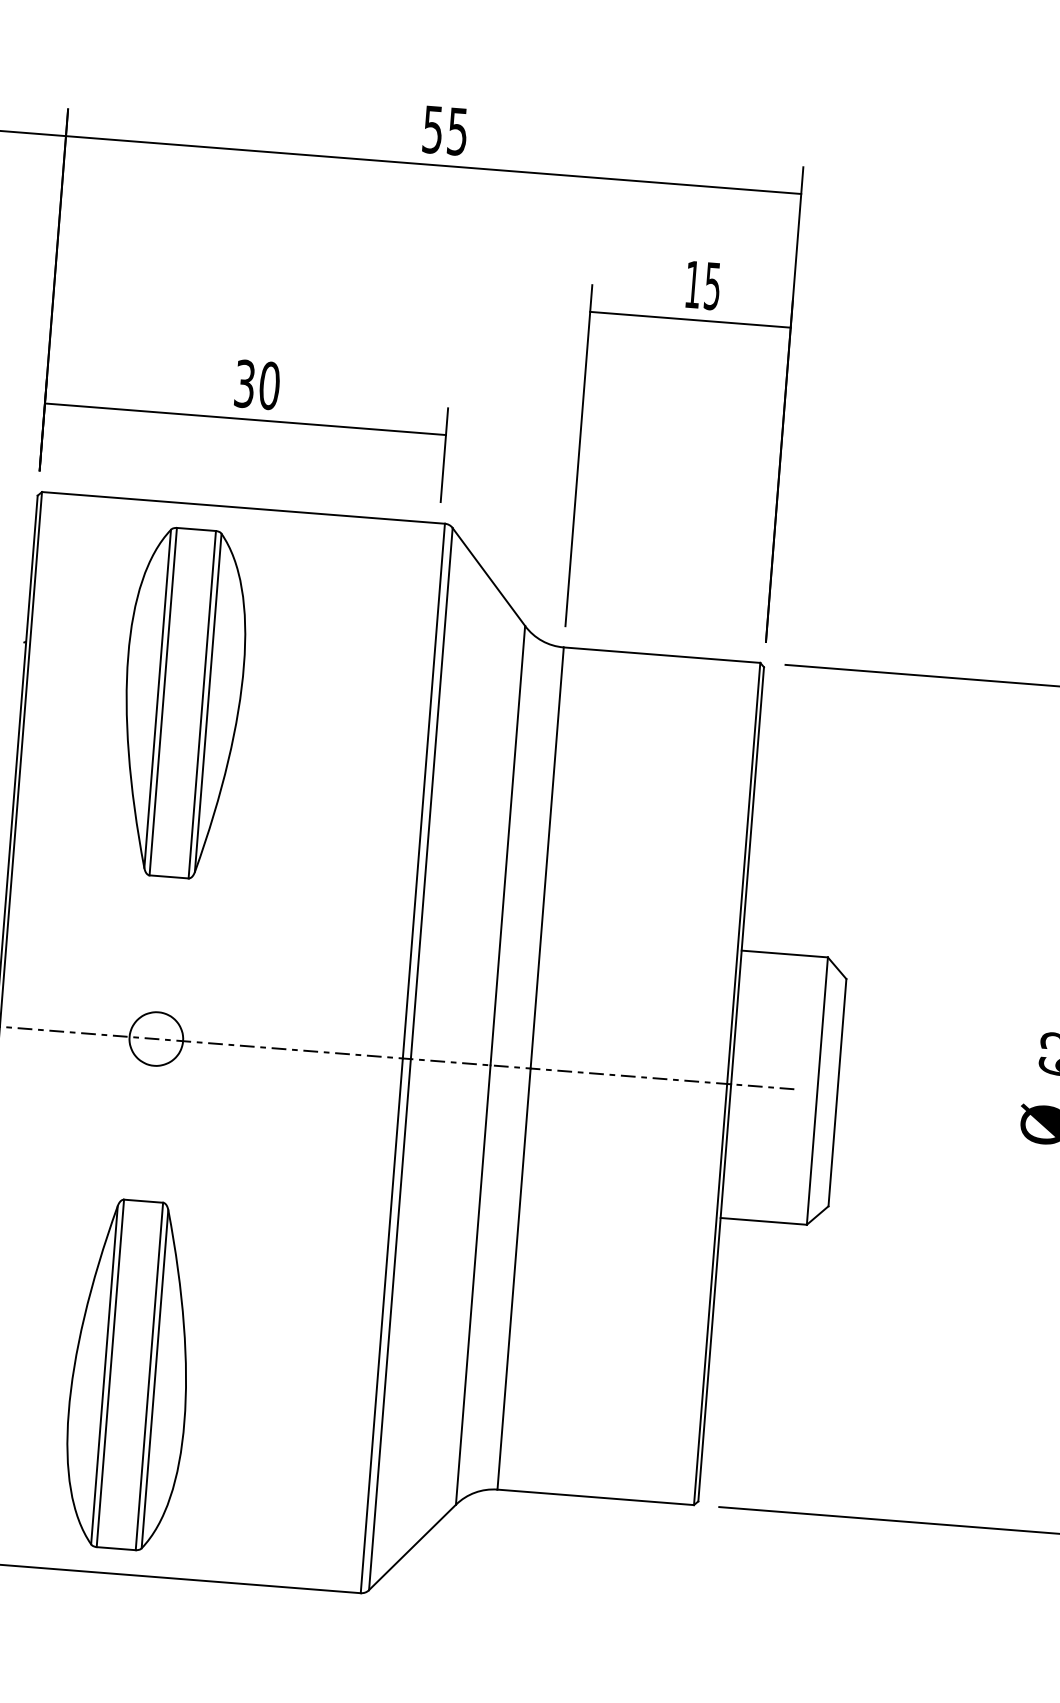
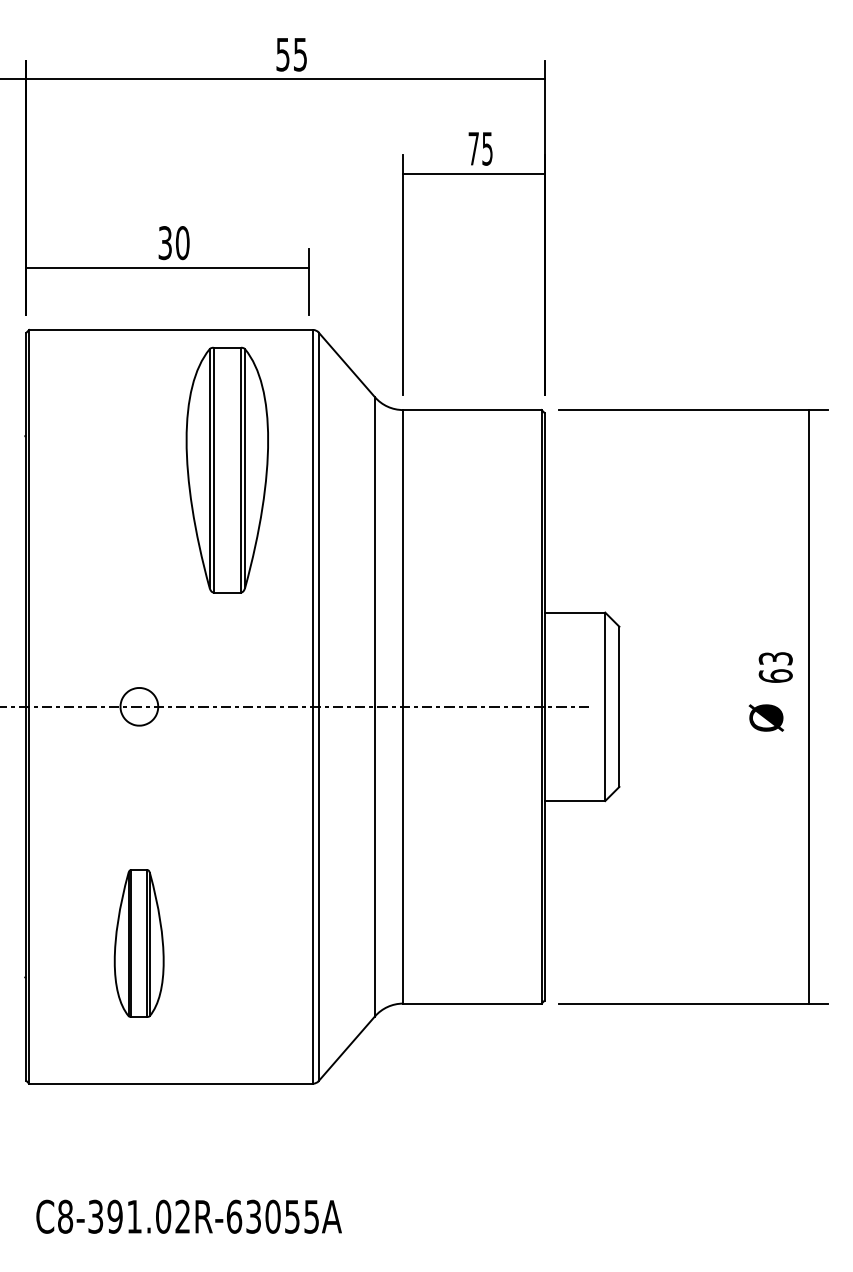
text: (692, 284) -> (473, 148), 15 -> 75
part: (181, 702) -> (226, 469), moved
part: (128, 1374) -> (138, 943), size x0.6

